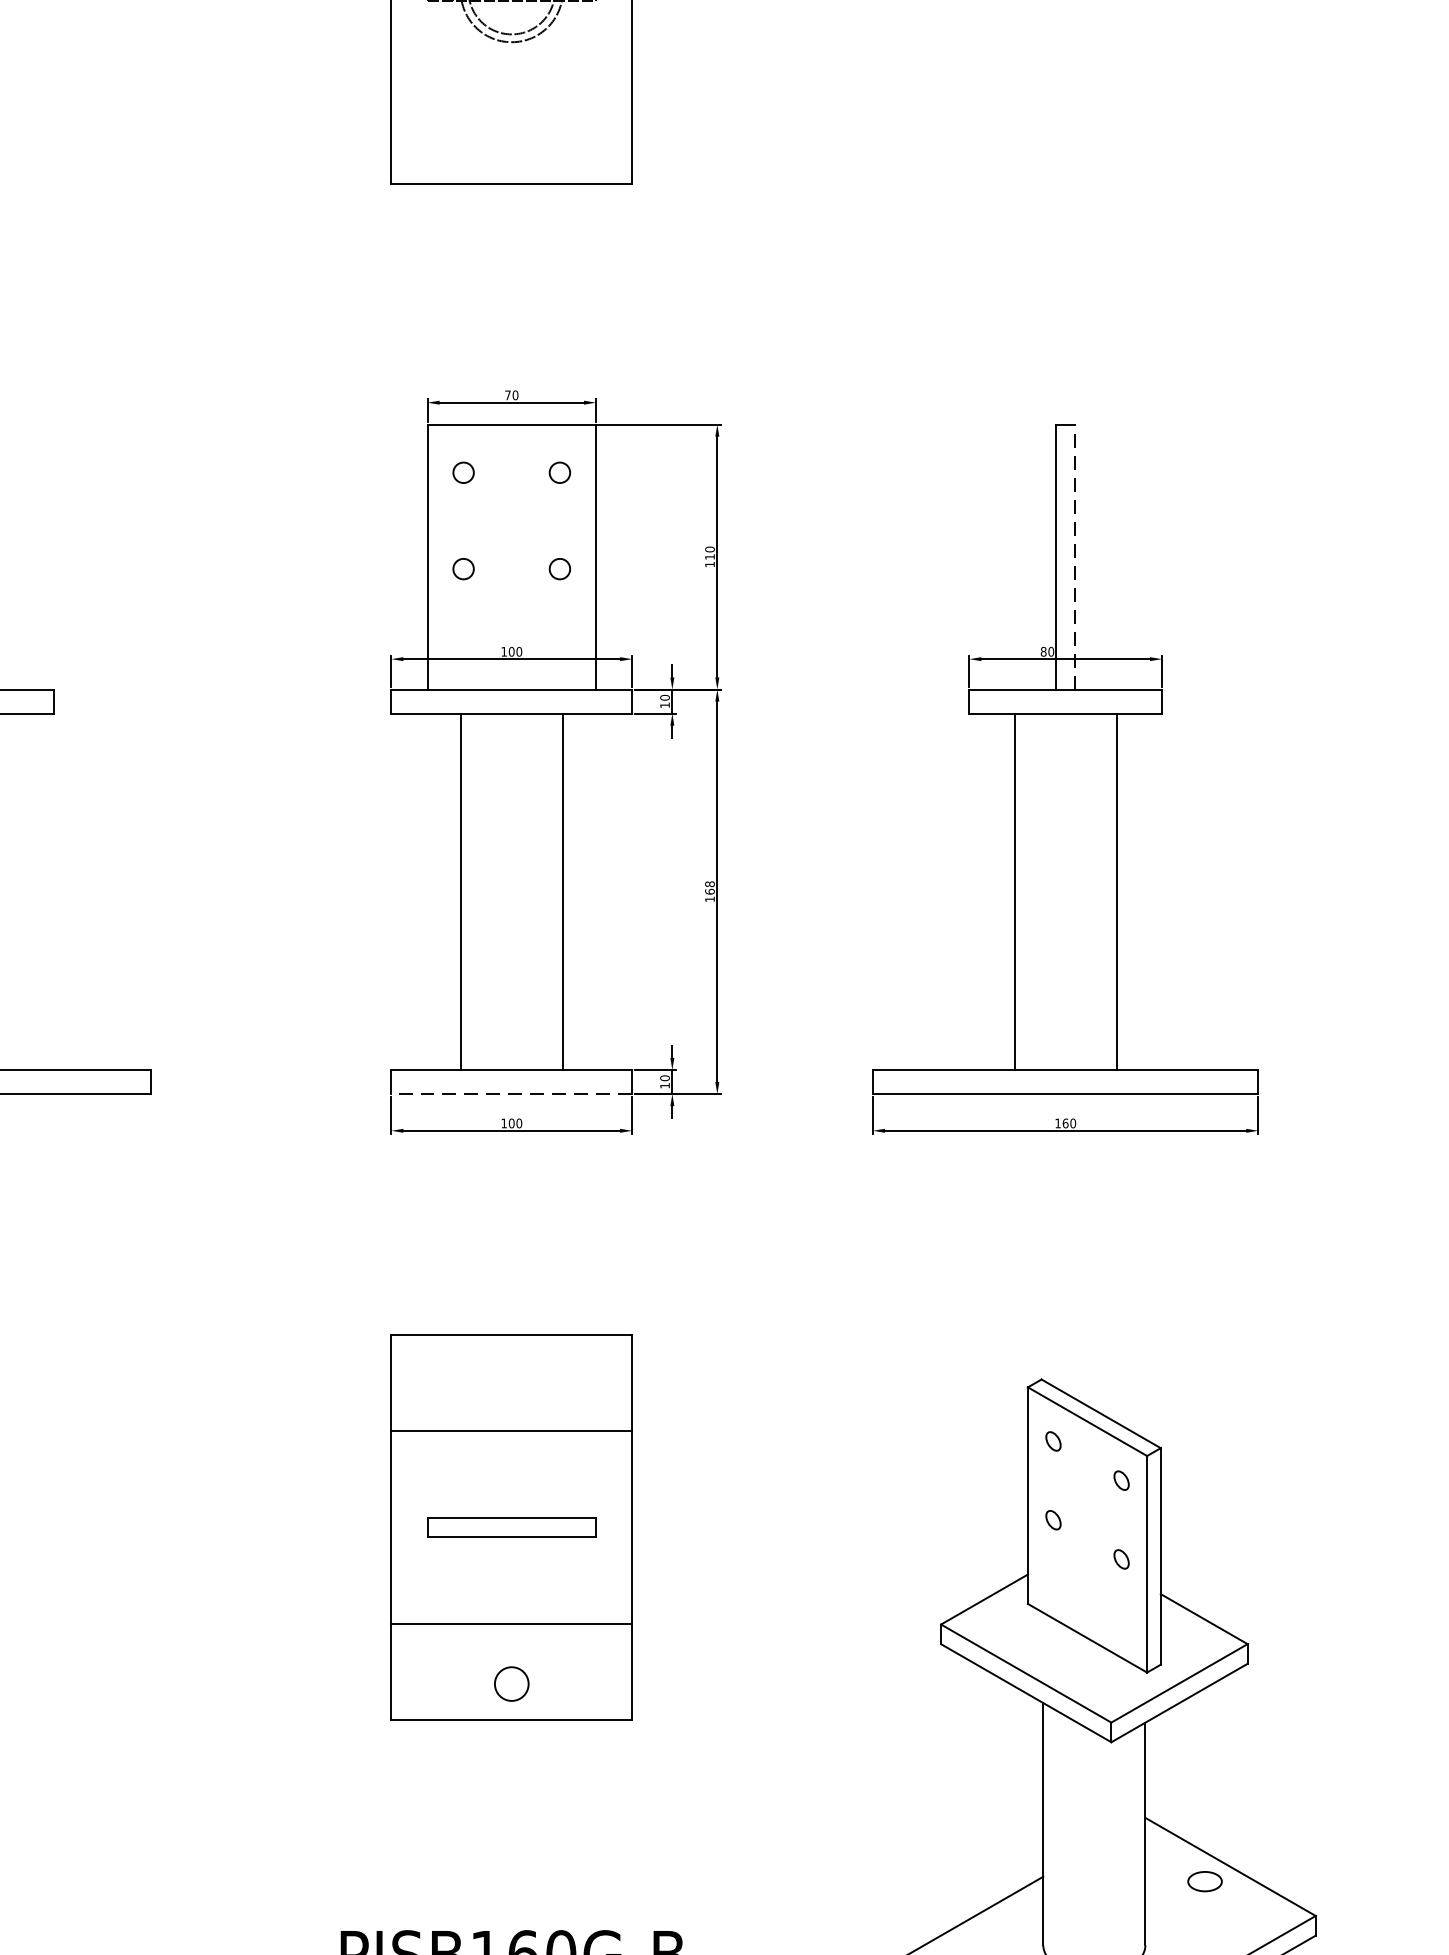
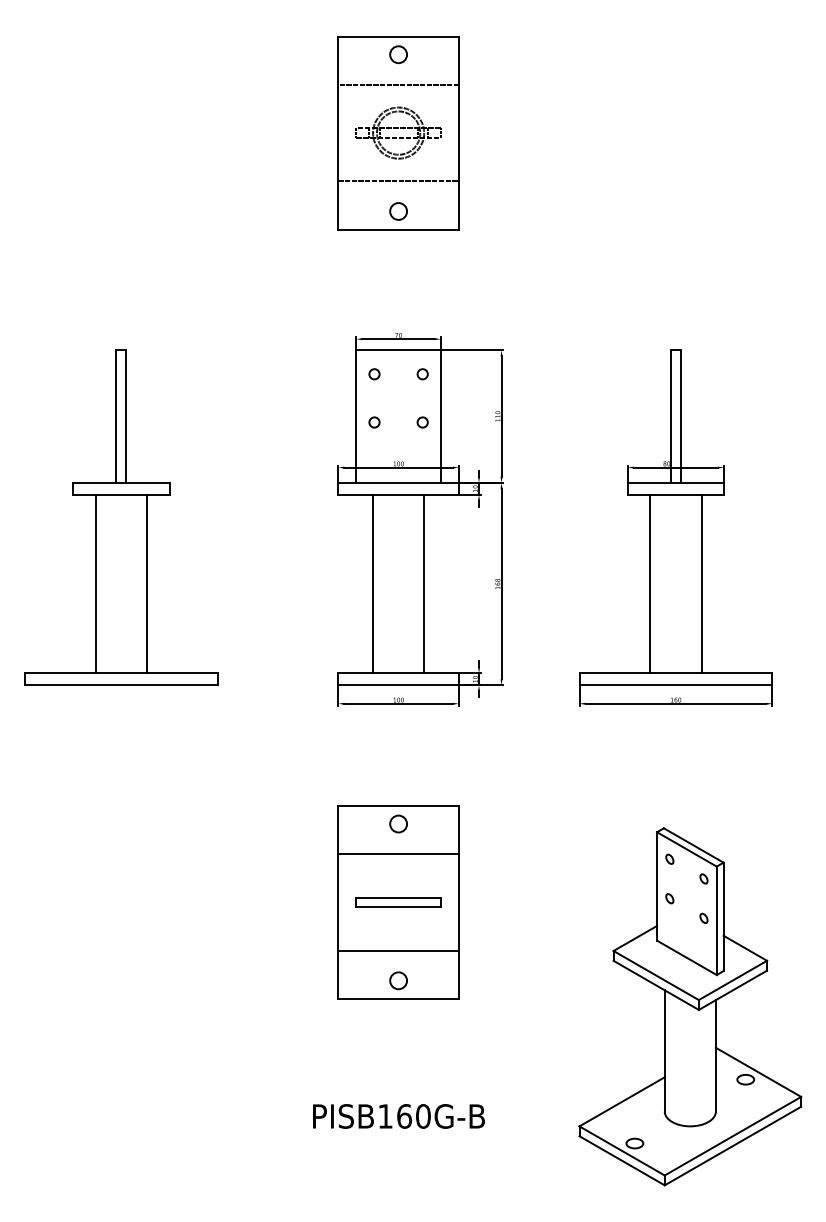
line: (511, 87) -> (398, 181), added
circle: (511, 147) -> (398, 211), added
line: (1074, 555) -> (680, 415), dashed -> solid
line: (8, 890) -> (146, 583), added
line: (511, 1094) -> (398, 685), dashed -> solid
circle: (511, 1369) -> (398, 823), added

